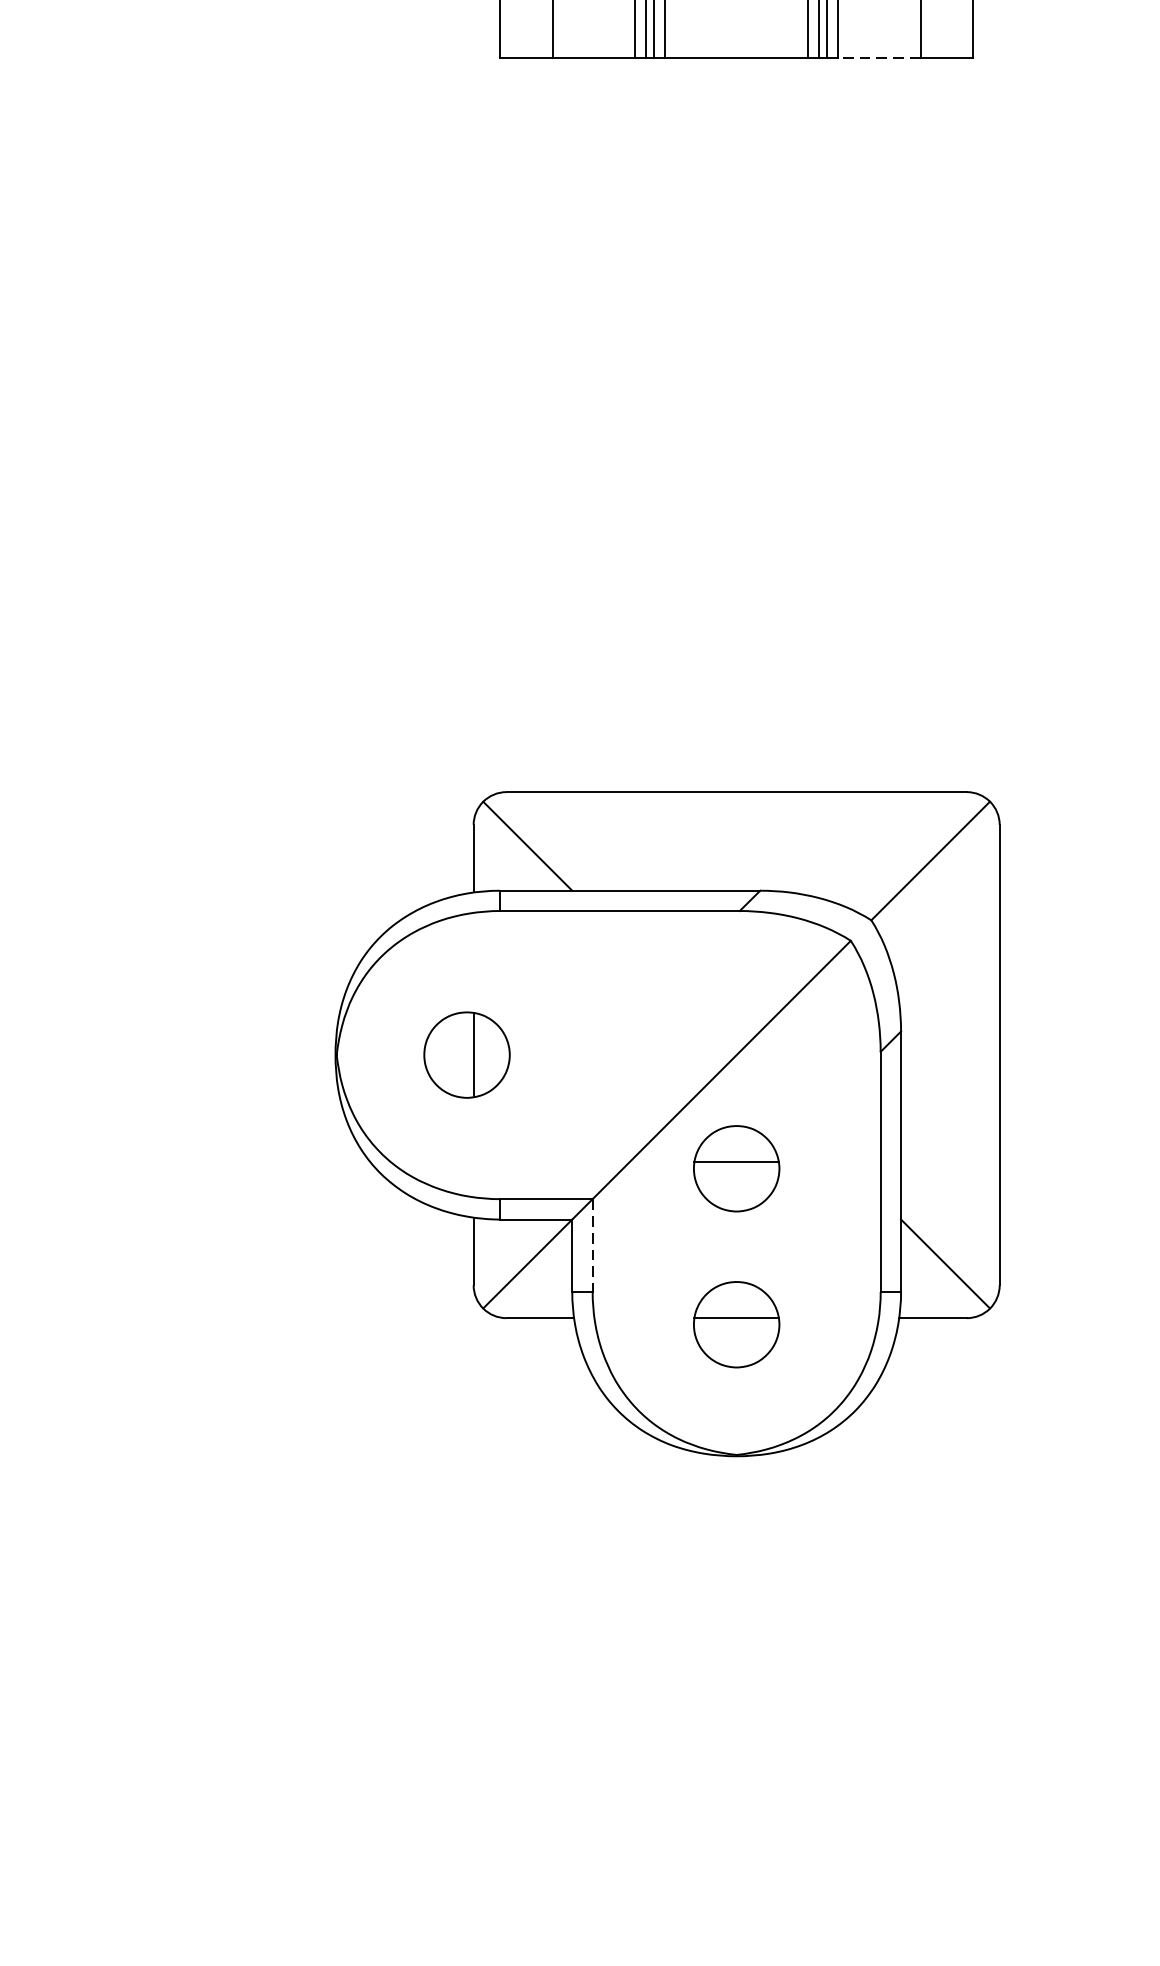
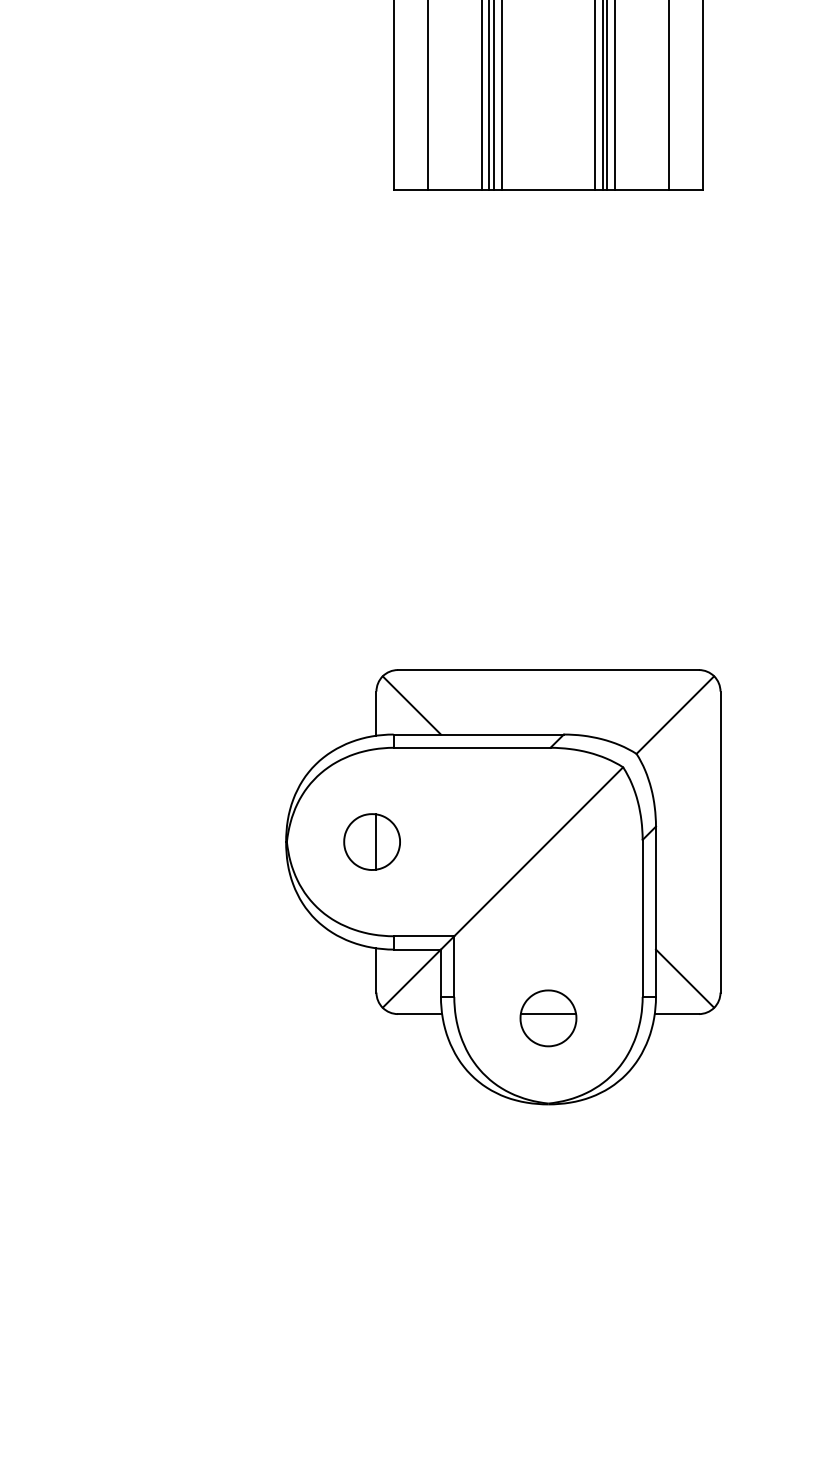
line: (878, 58) -> (641, 190), dashed -> solid
part: (736, 1168) -> (548, 916), removed
line: (592, 1246) -> (454, 967), dashed -> solid

